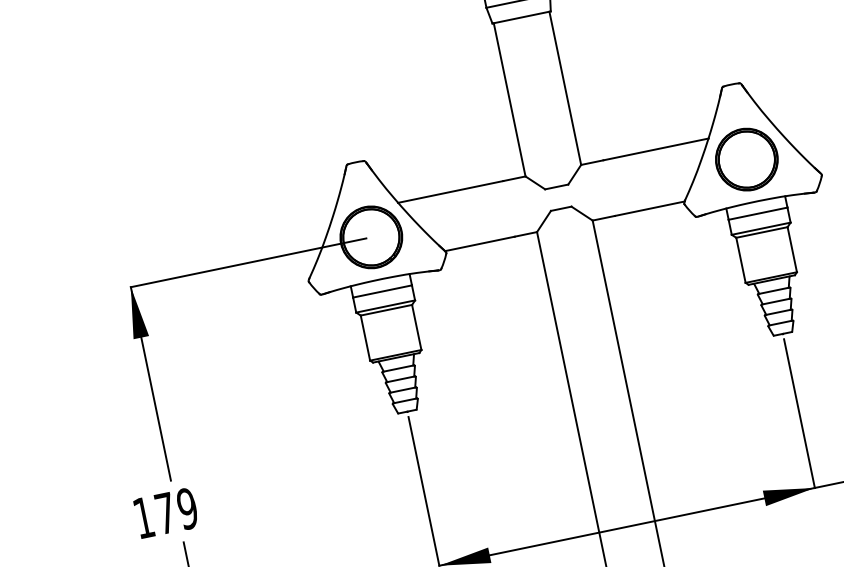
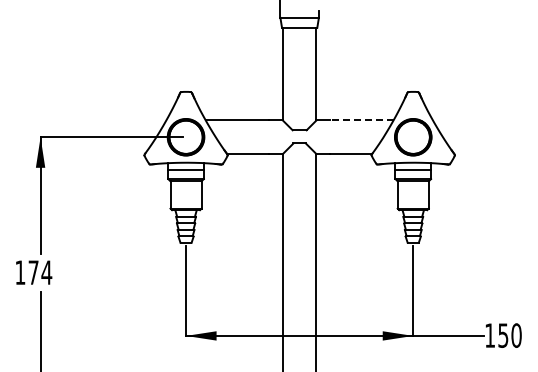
line: (655, 149) -> (361, 120), solid -> dashed
text: (186, 508) -> (46, 272), 179 -> 174

